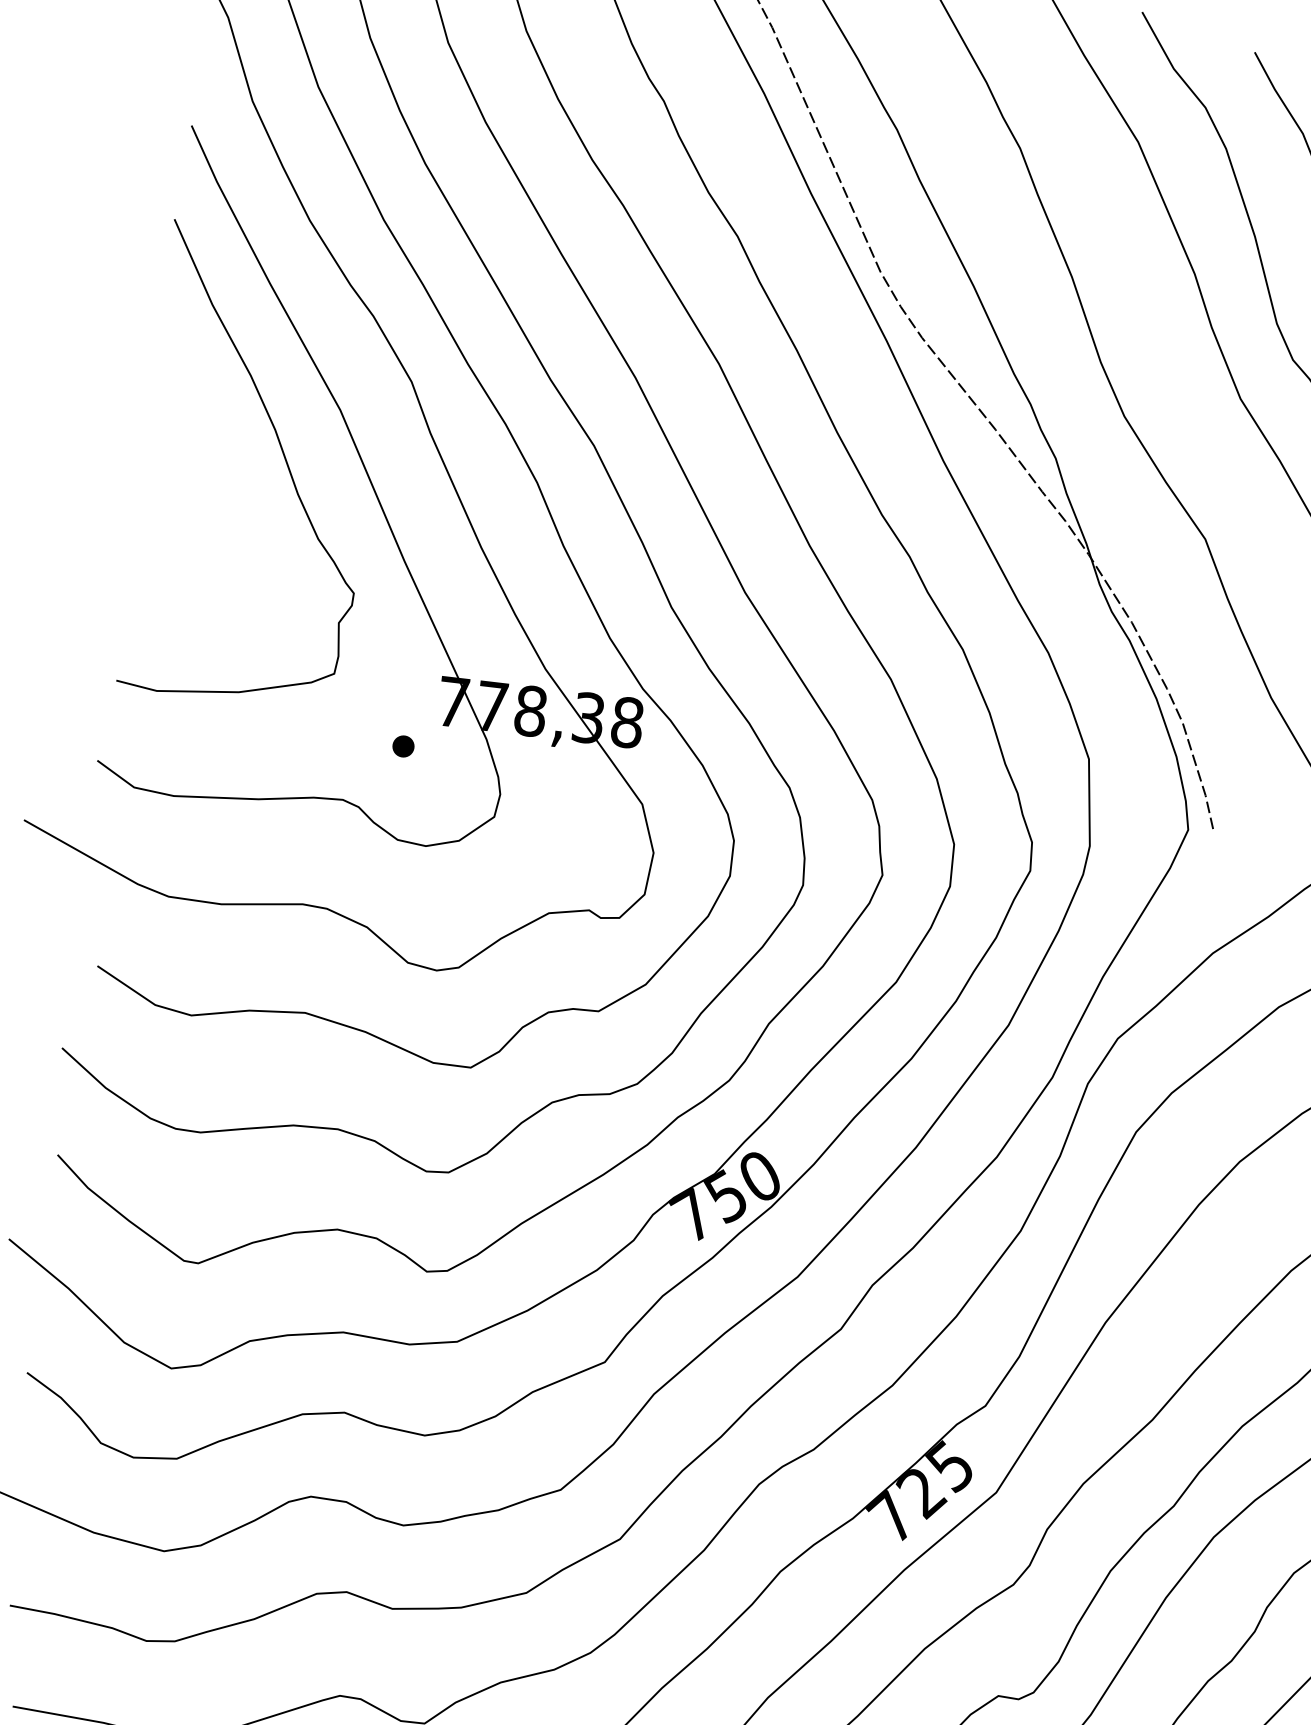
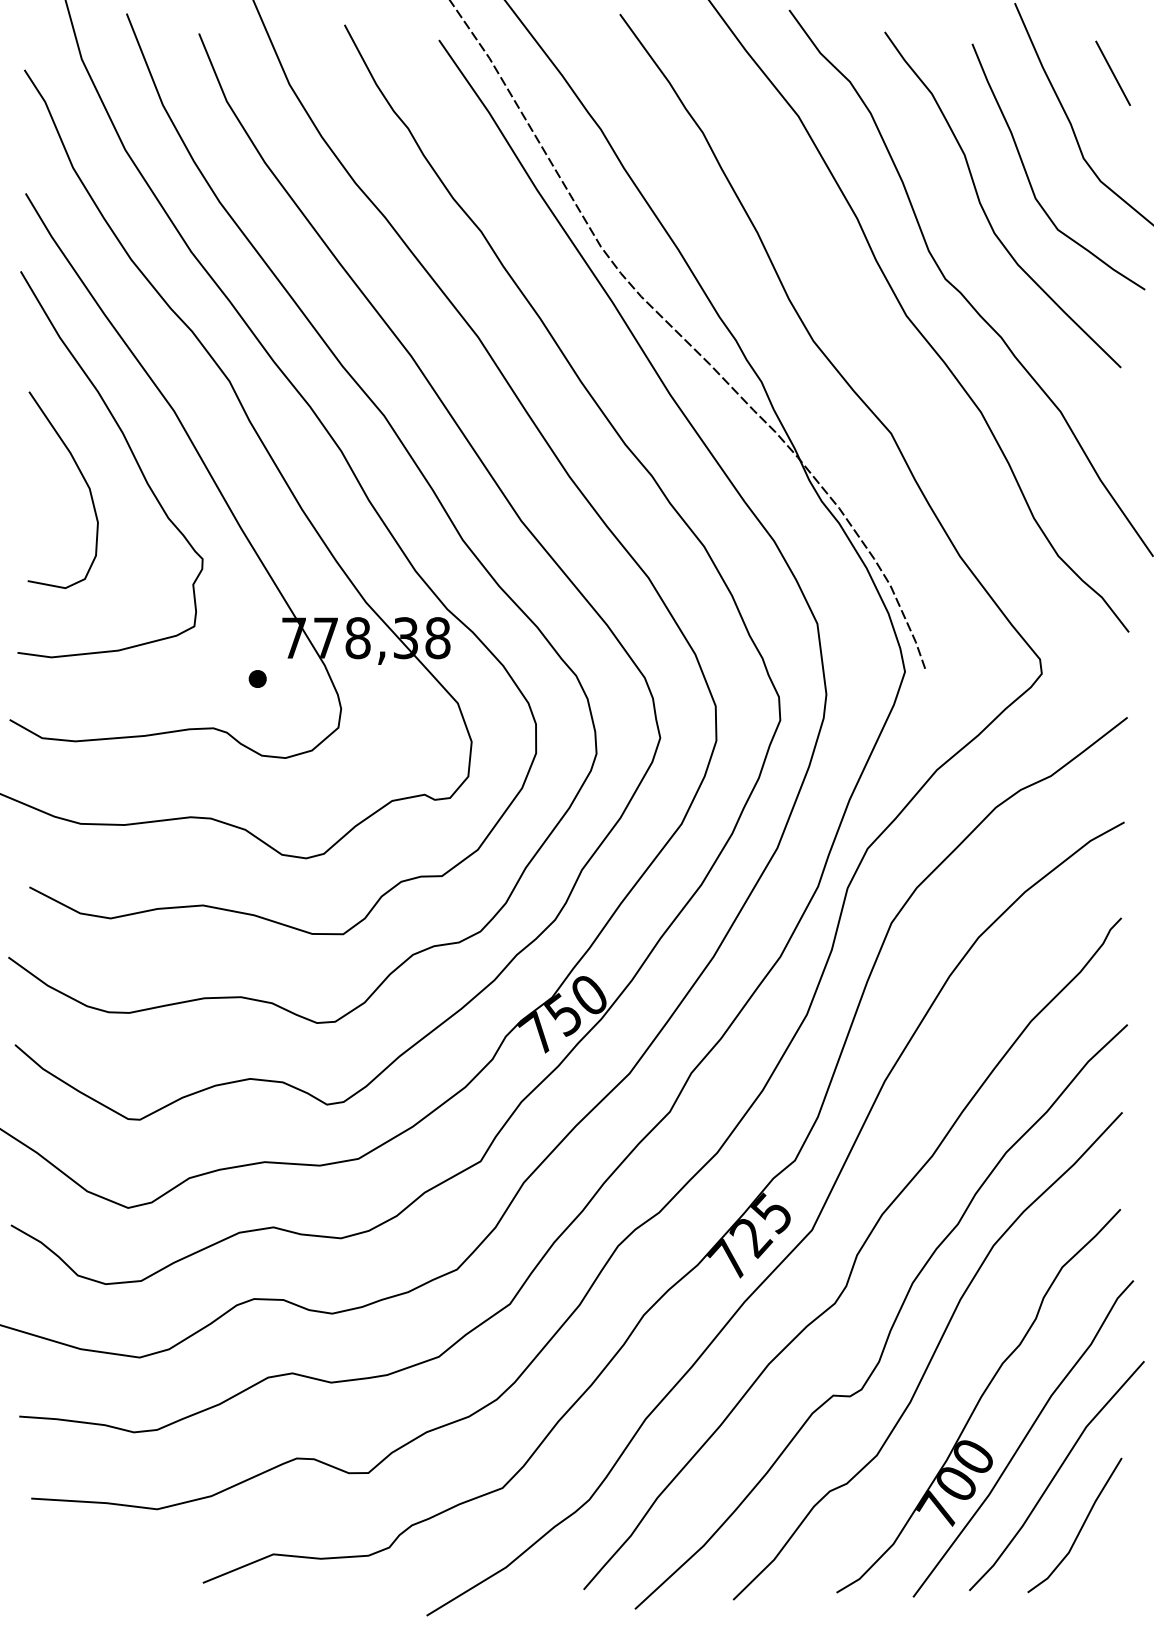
curve: (220, 480) -> (83, 479), added

